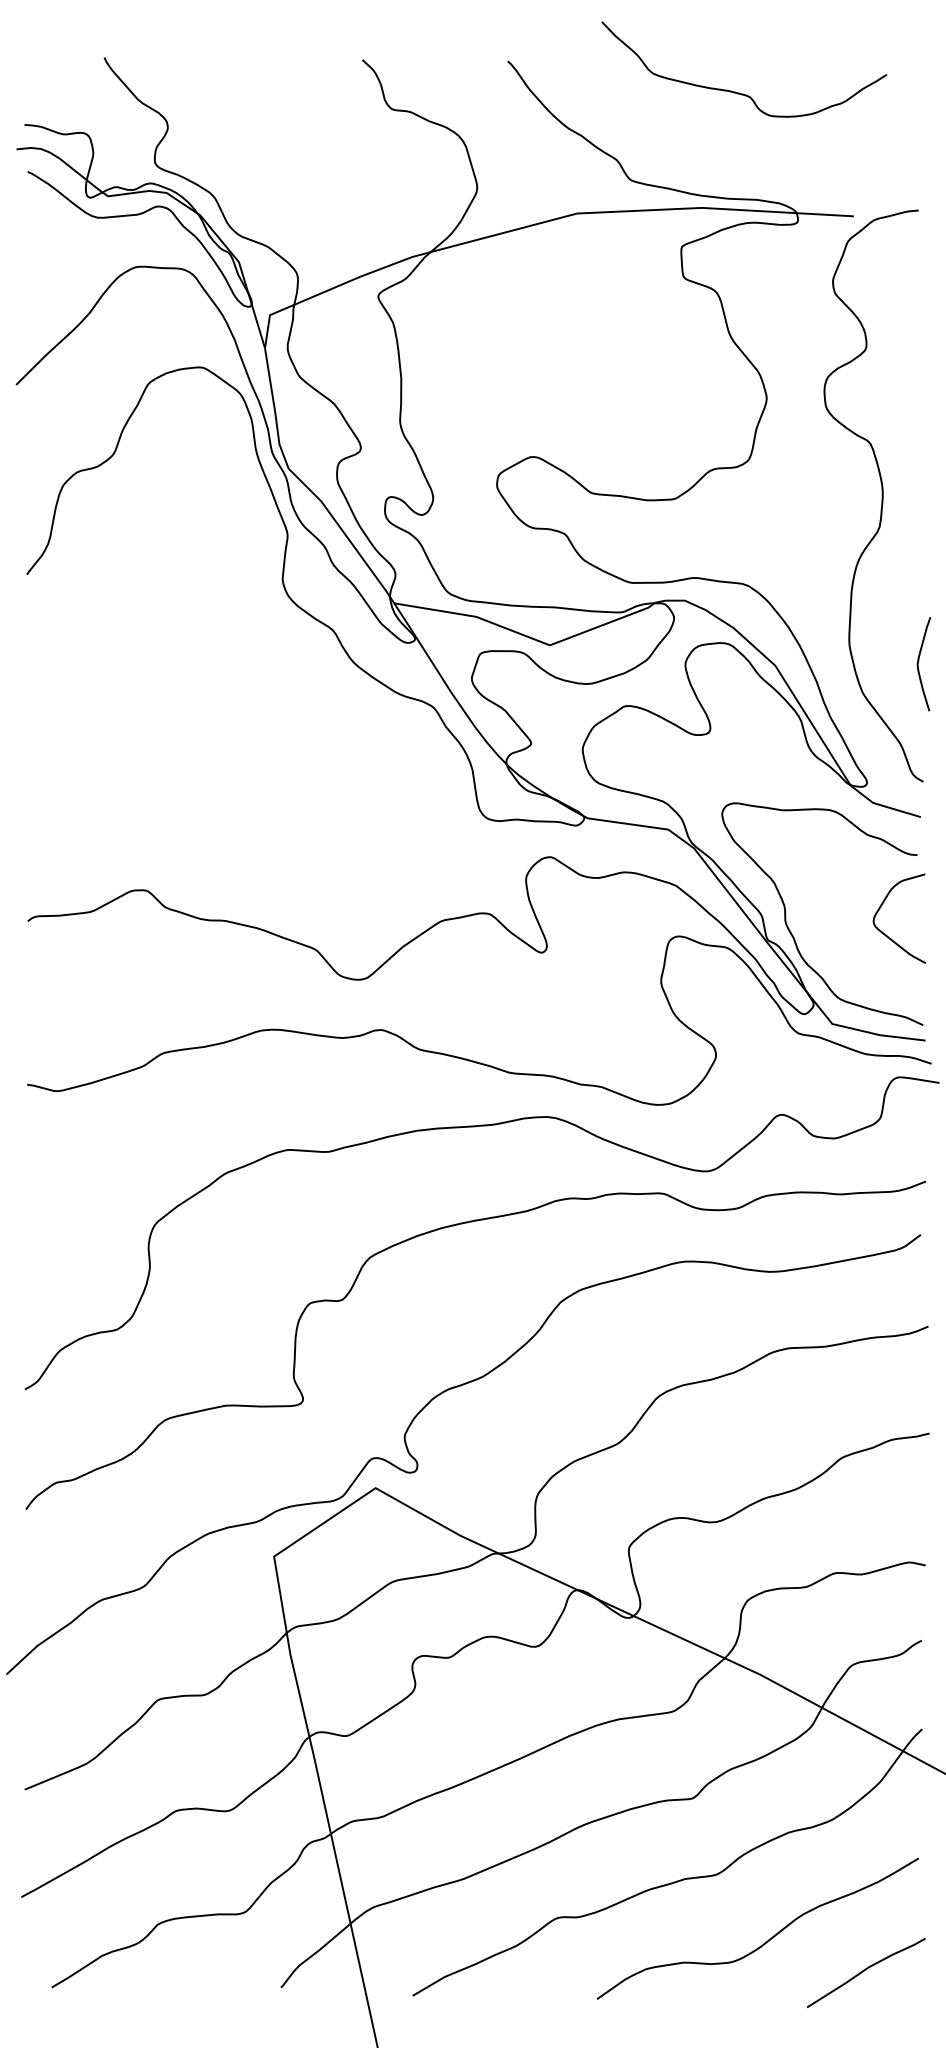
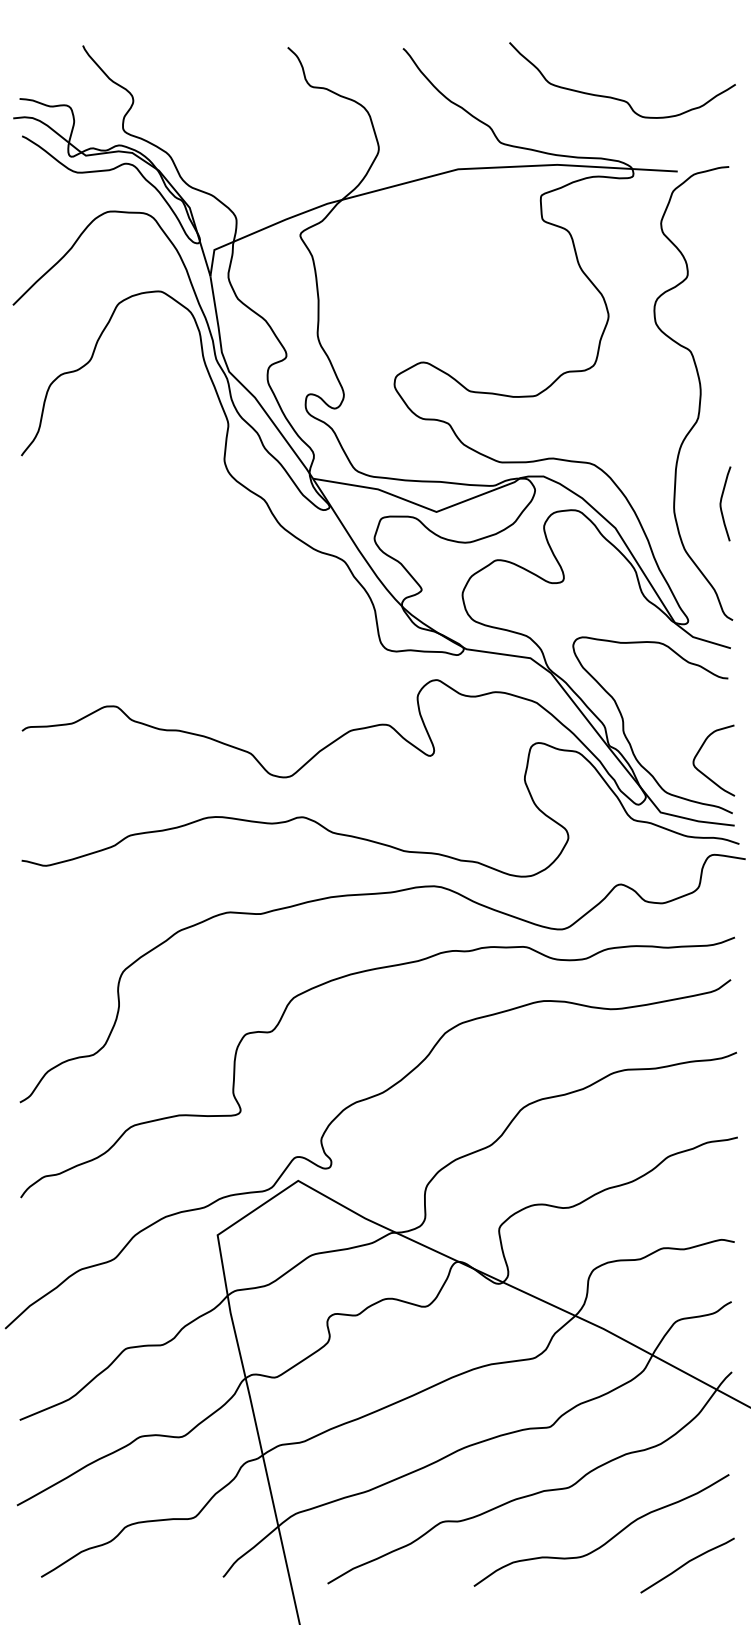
curve: (739, 92) -> (618, 98), moved
curve: (918, 664) -> (721, 504), moved
curve: (886, 934) -> (703, 773), moved

